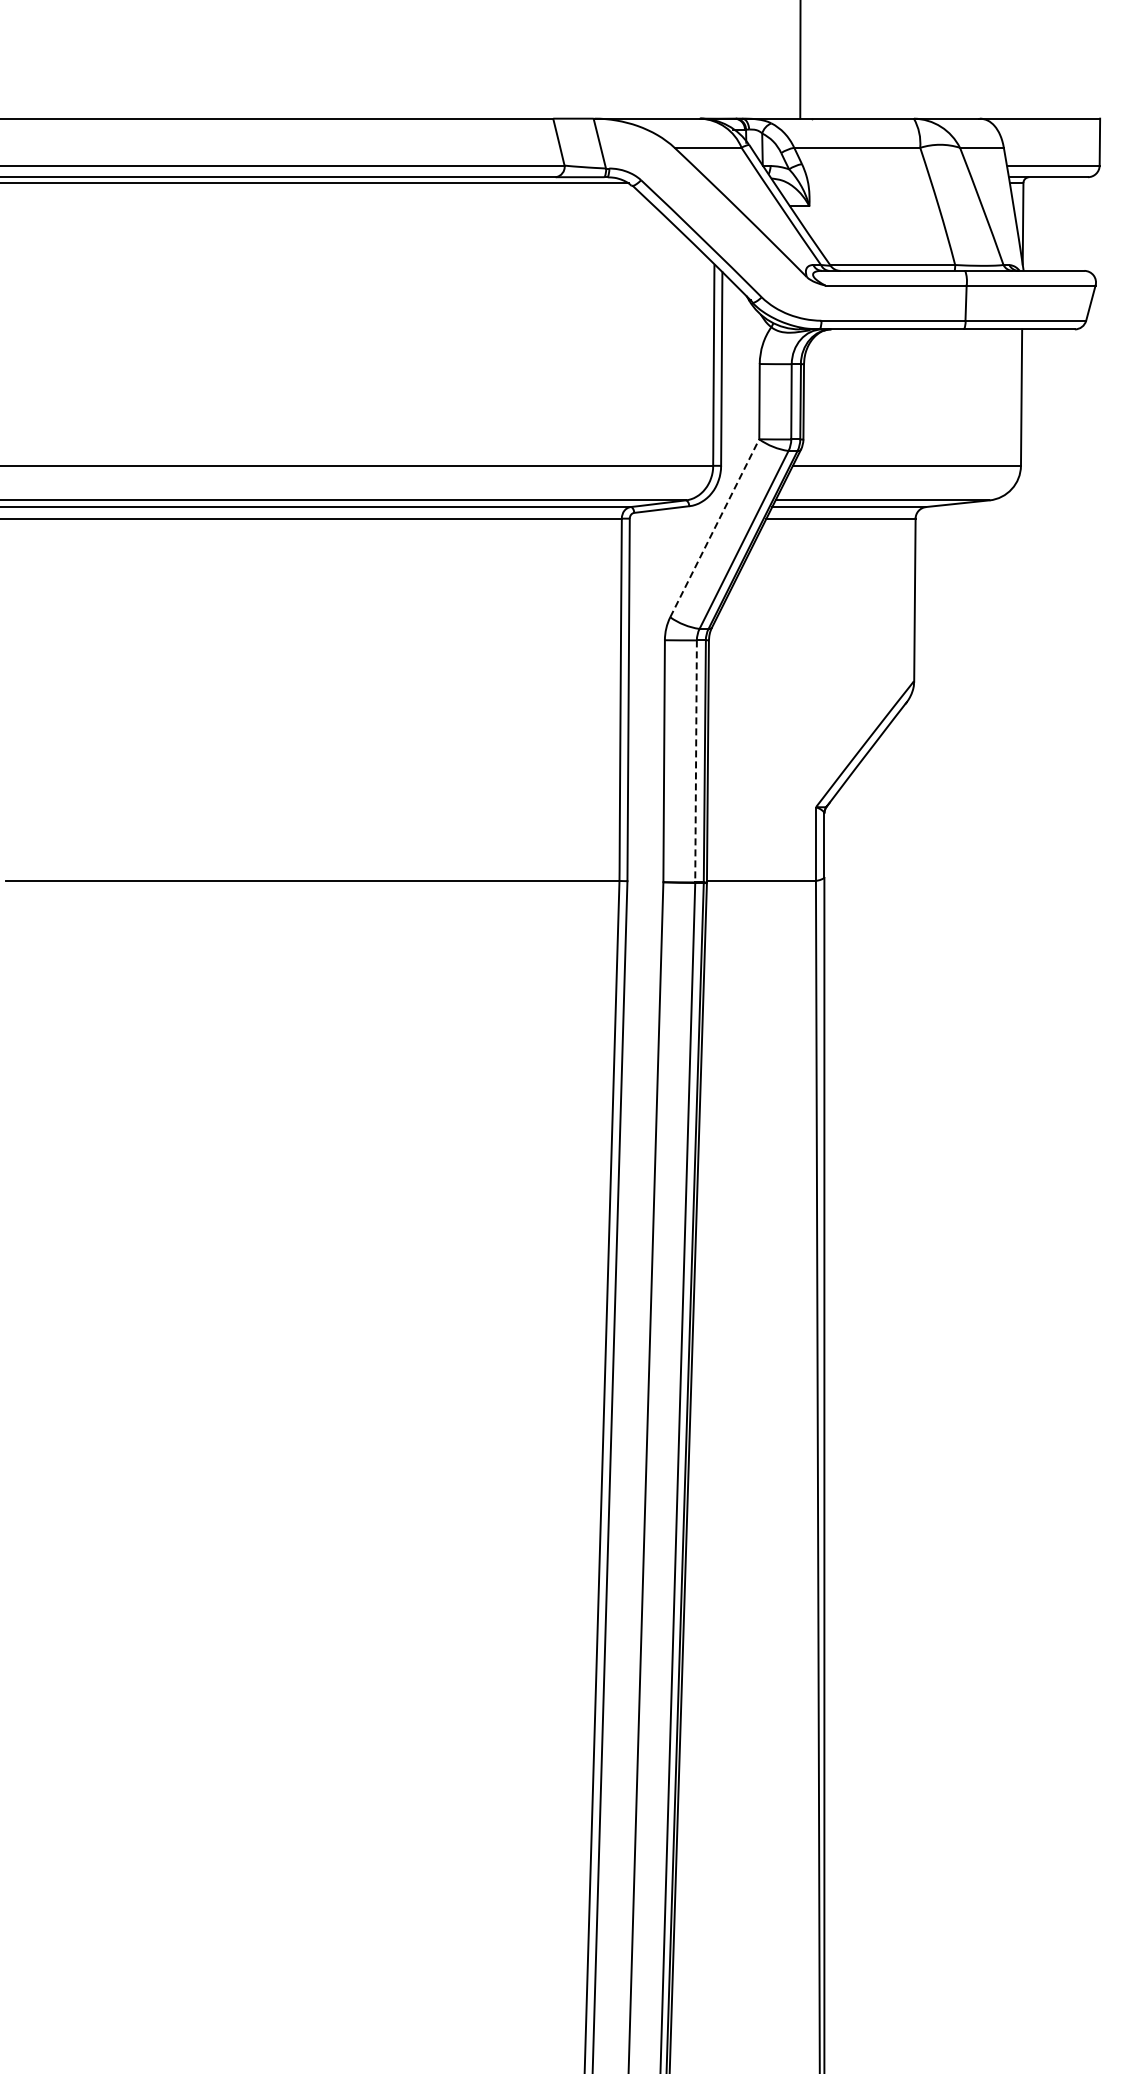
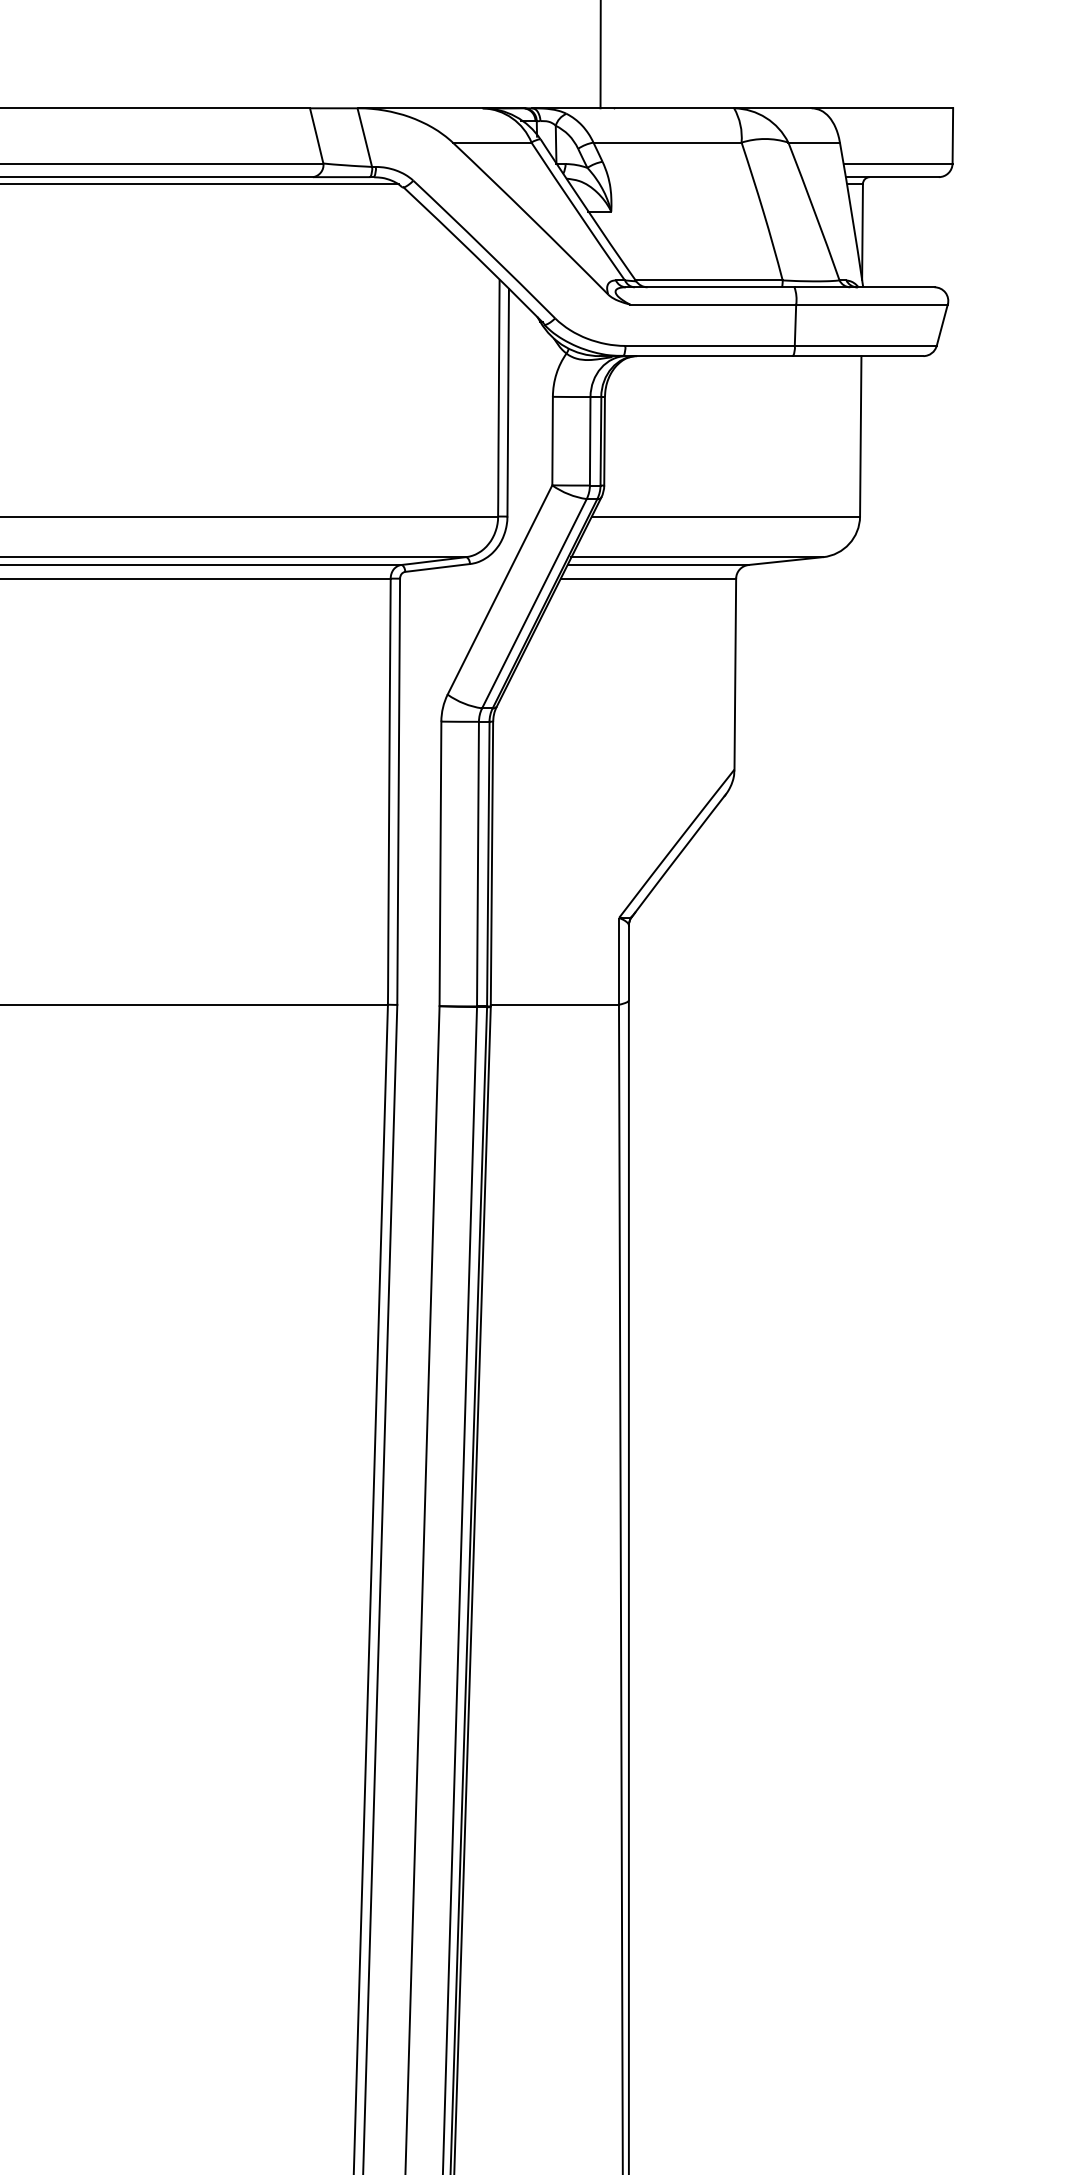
line: (715, 527) -> (500, 589), dashed -> solid
line: (696, 761) -> (478, 864), dashed -> solid

